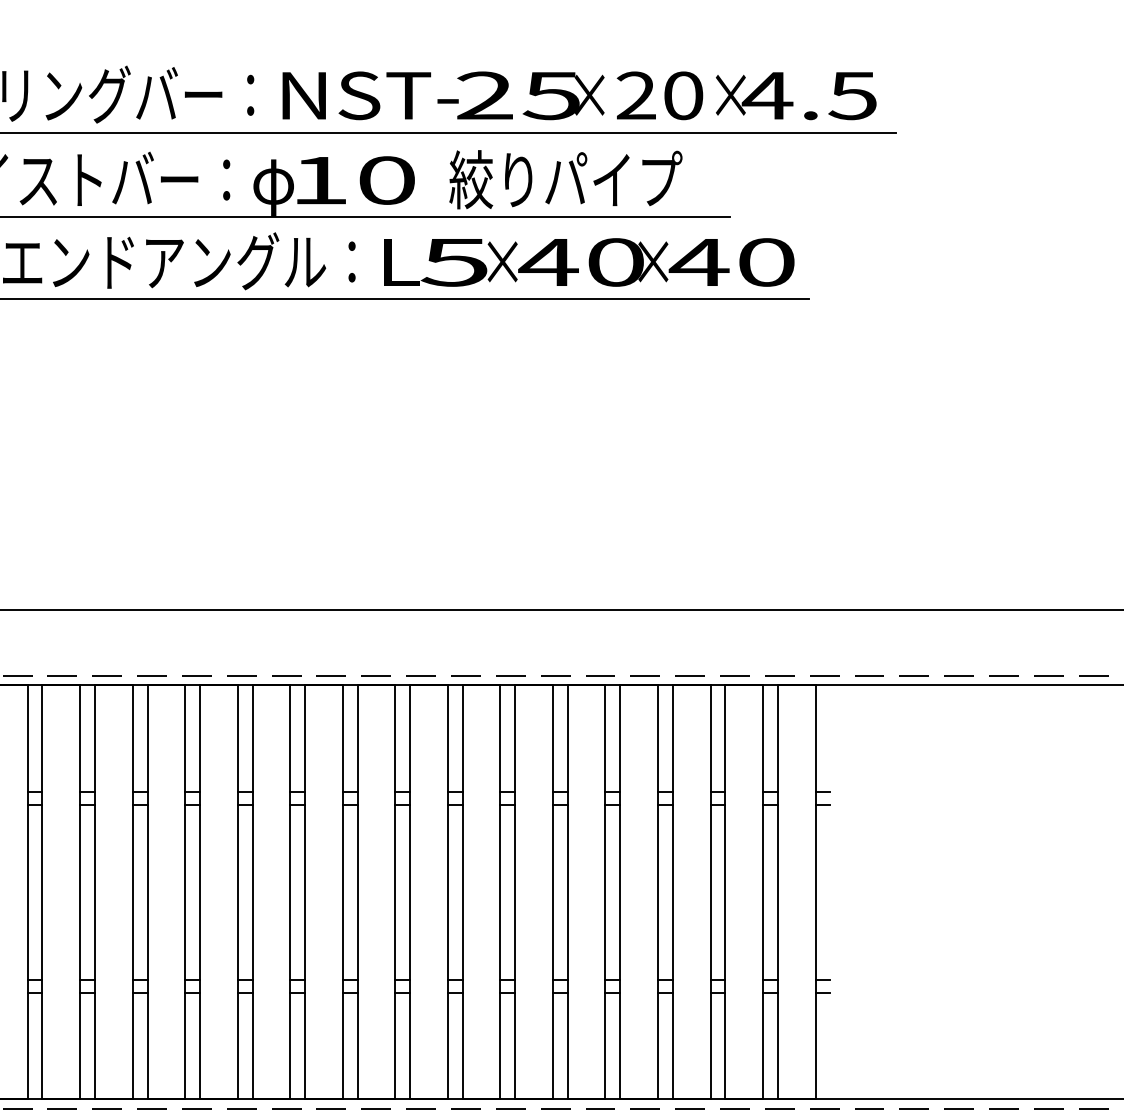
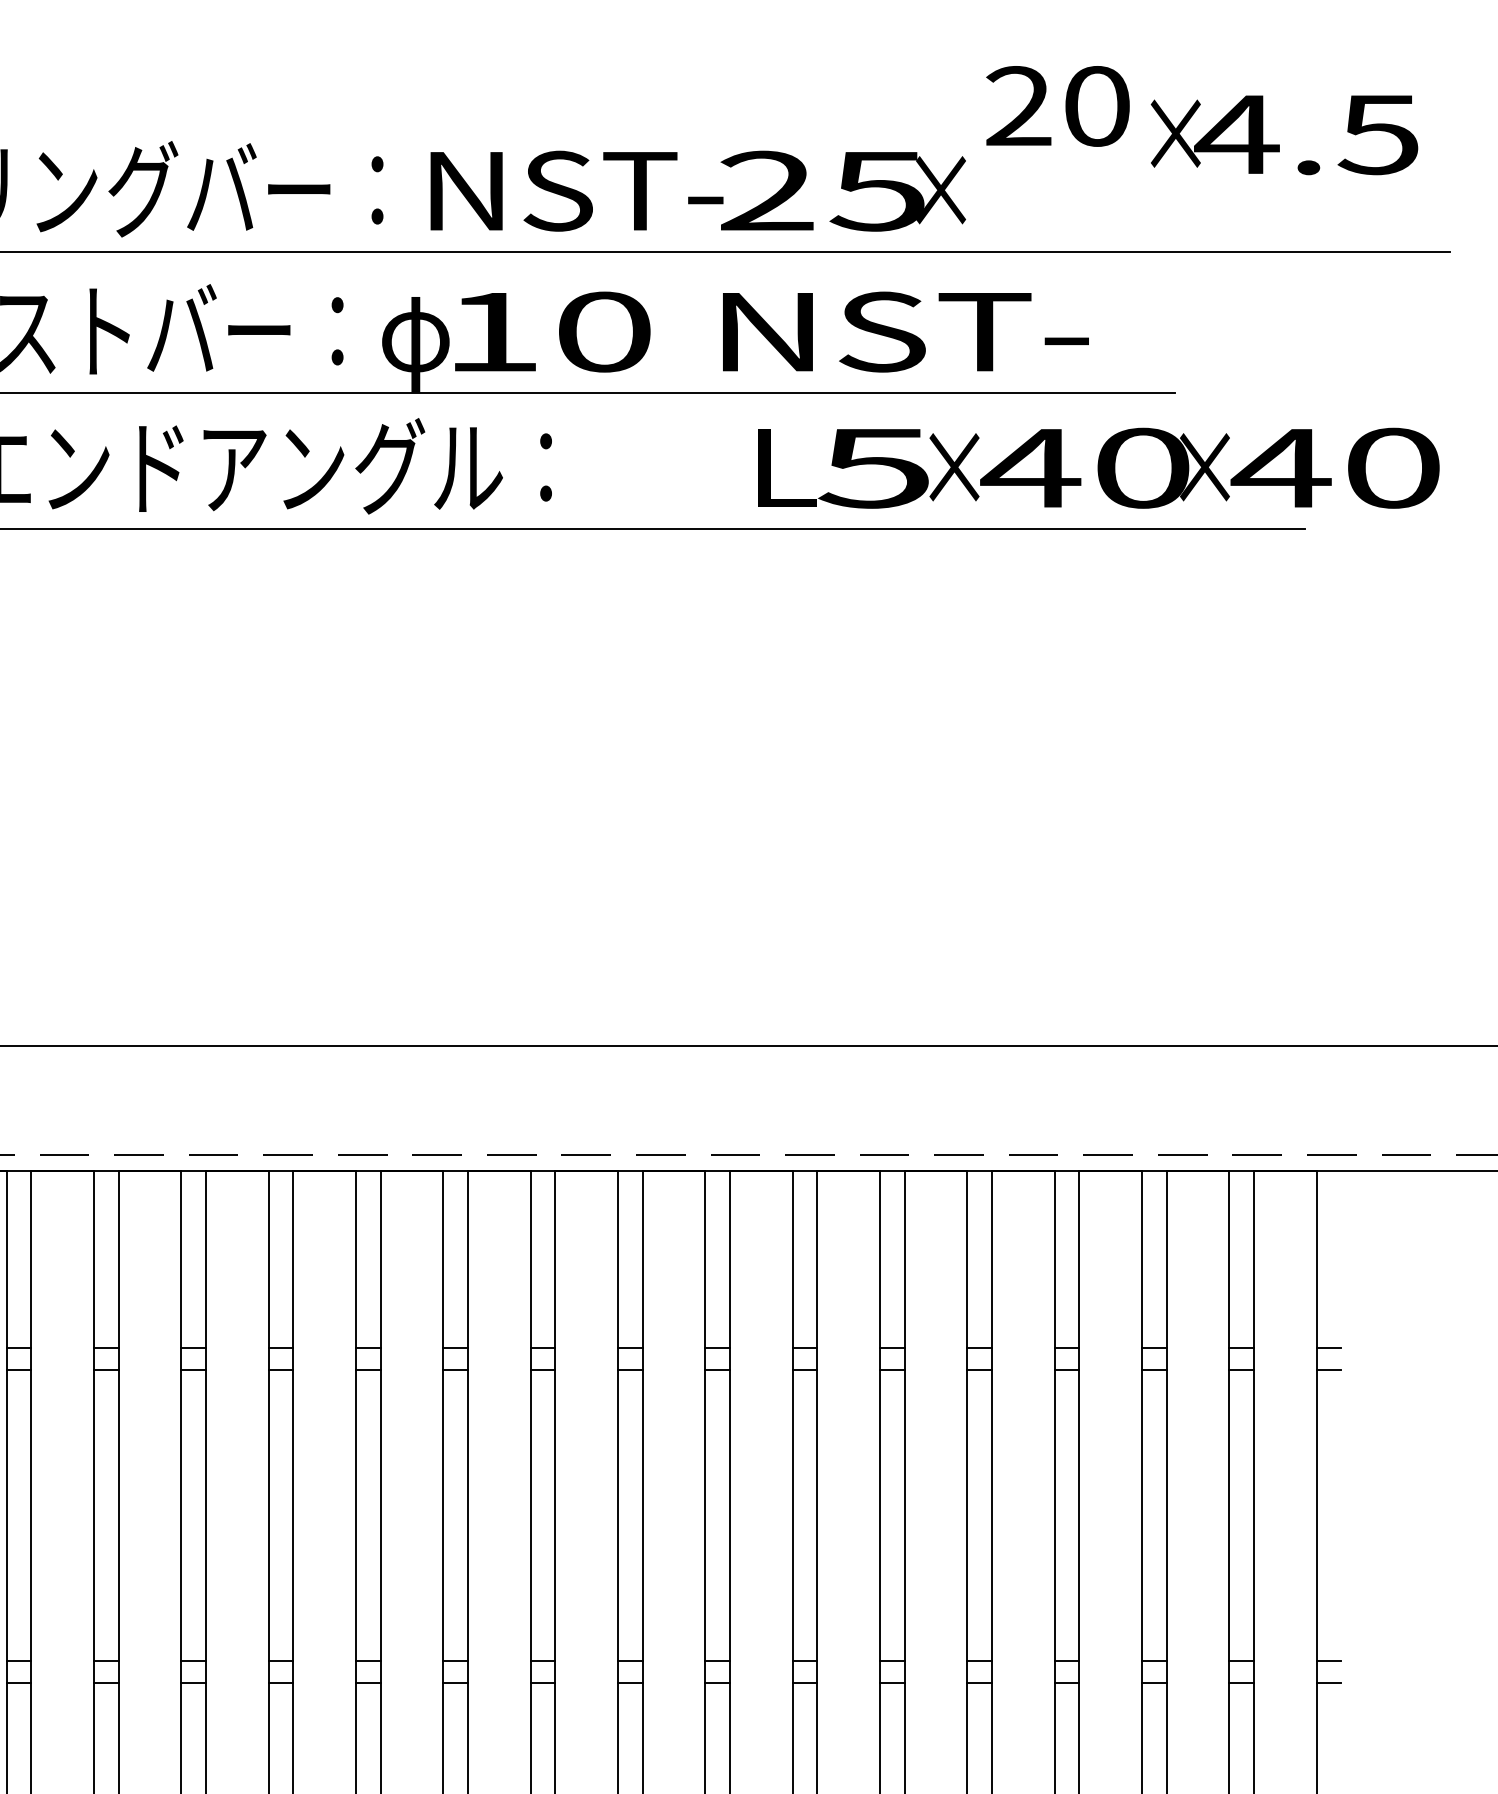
text: (659, 95) -> (1057, 105), moved
text: (796, 96) -> (1284, 135), moved
text: (565, 179) -> (900, 330), 絞りパイプ -> NST-
text: (589, 262) -> (1098, 468), moved

